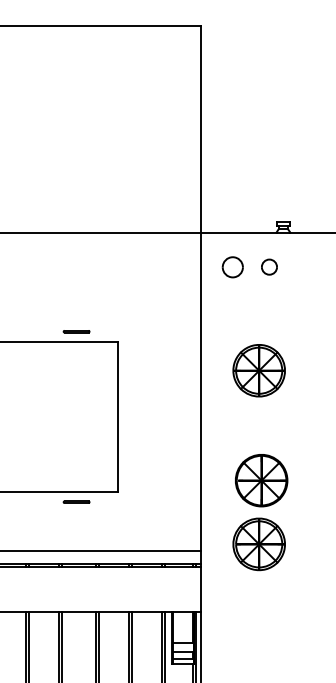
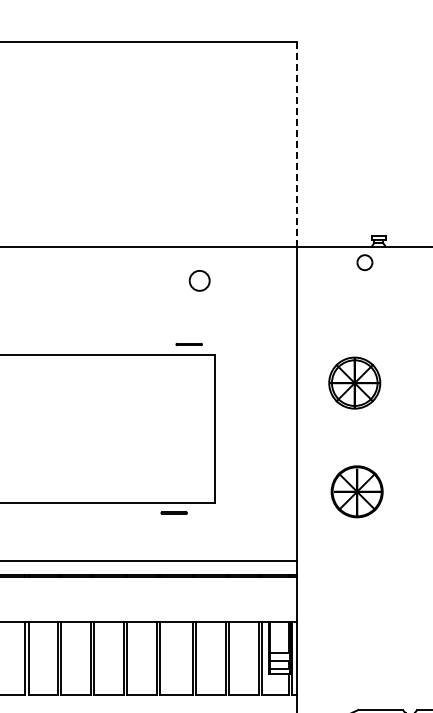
line: (200, 129) -> (296, 144), solid -> dashed
part: (232, 266) -> (199, 280), moved
part: (269, 266) -> (364, 262), moved
line: (75, 331) -> (188, 344), moved
part: (258, 544) -> (354, 554), removed

